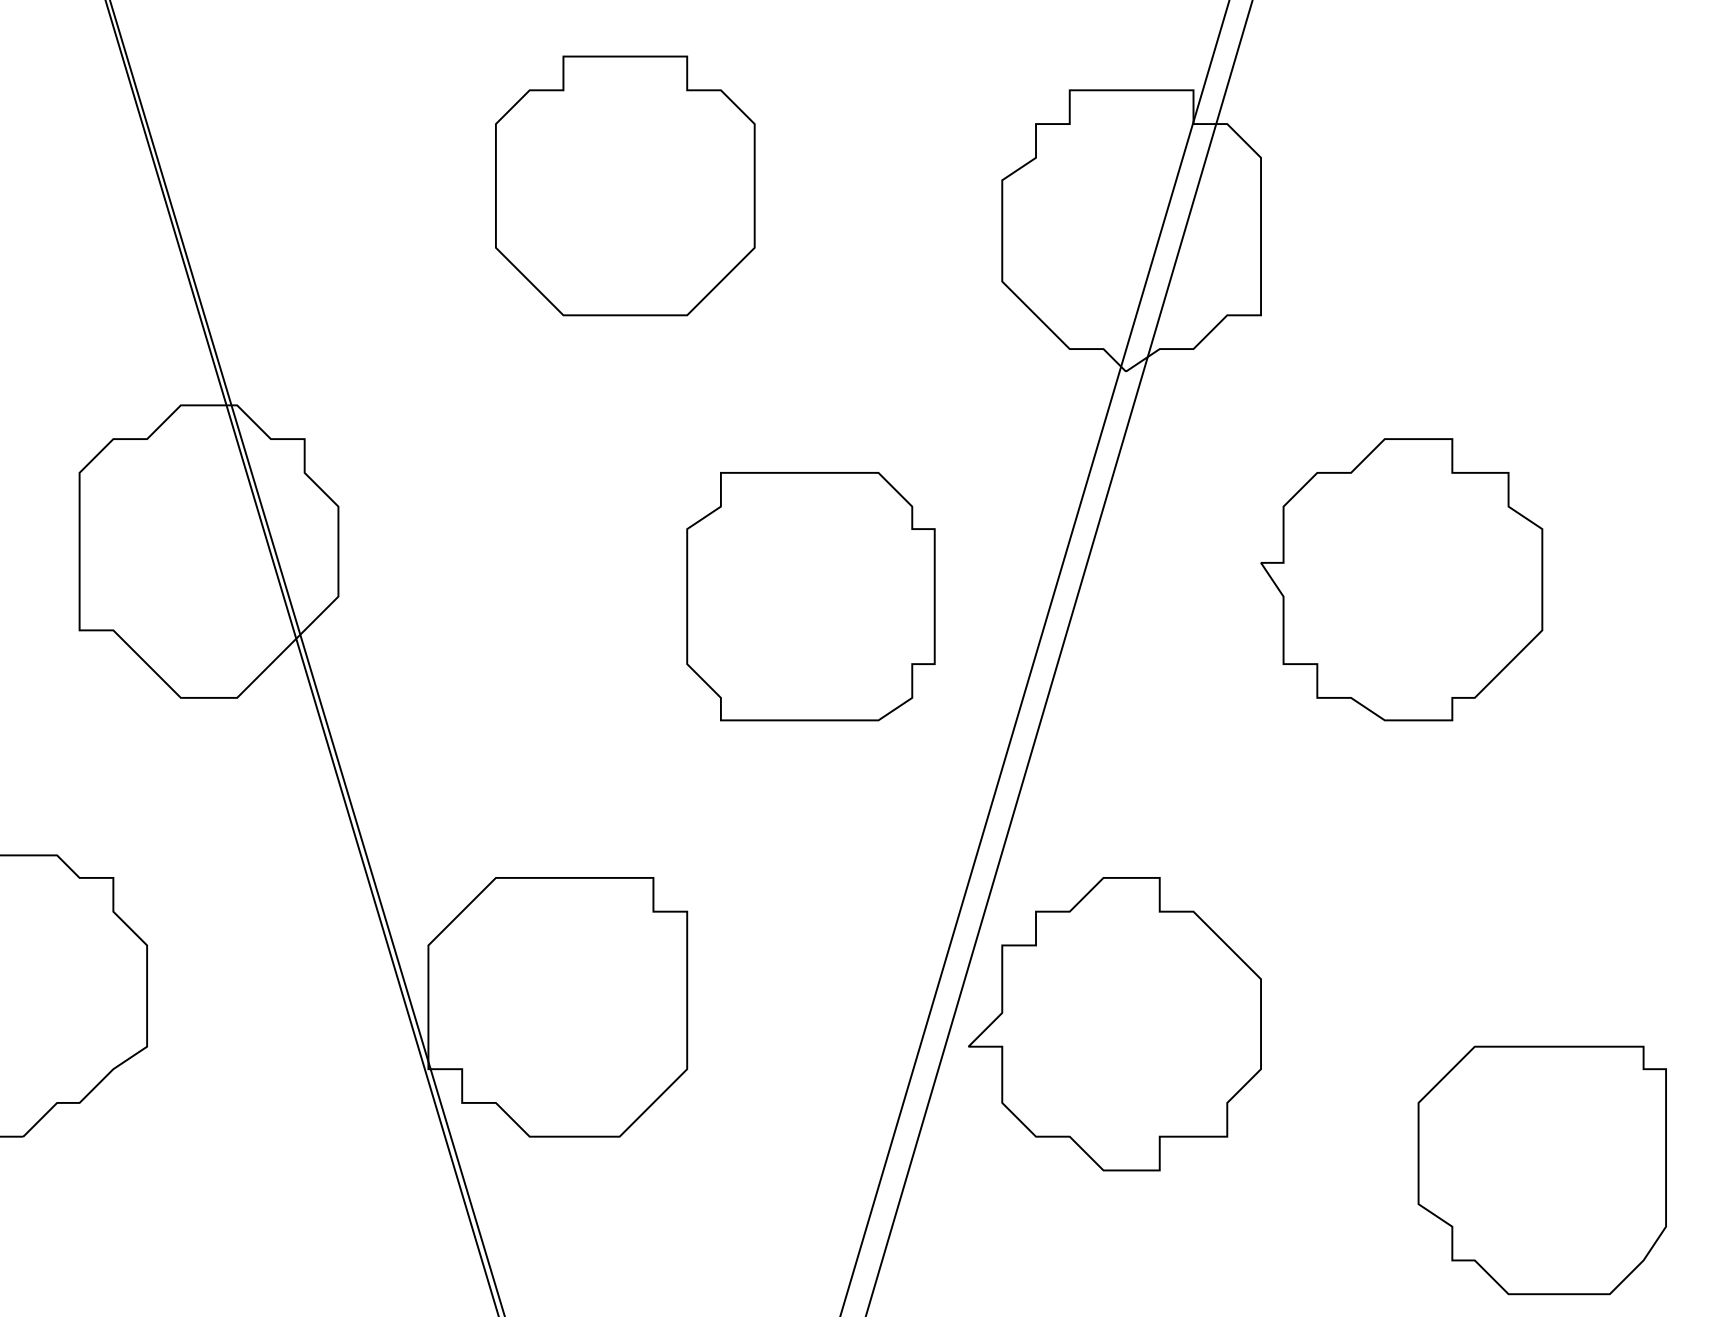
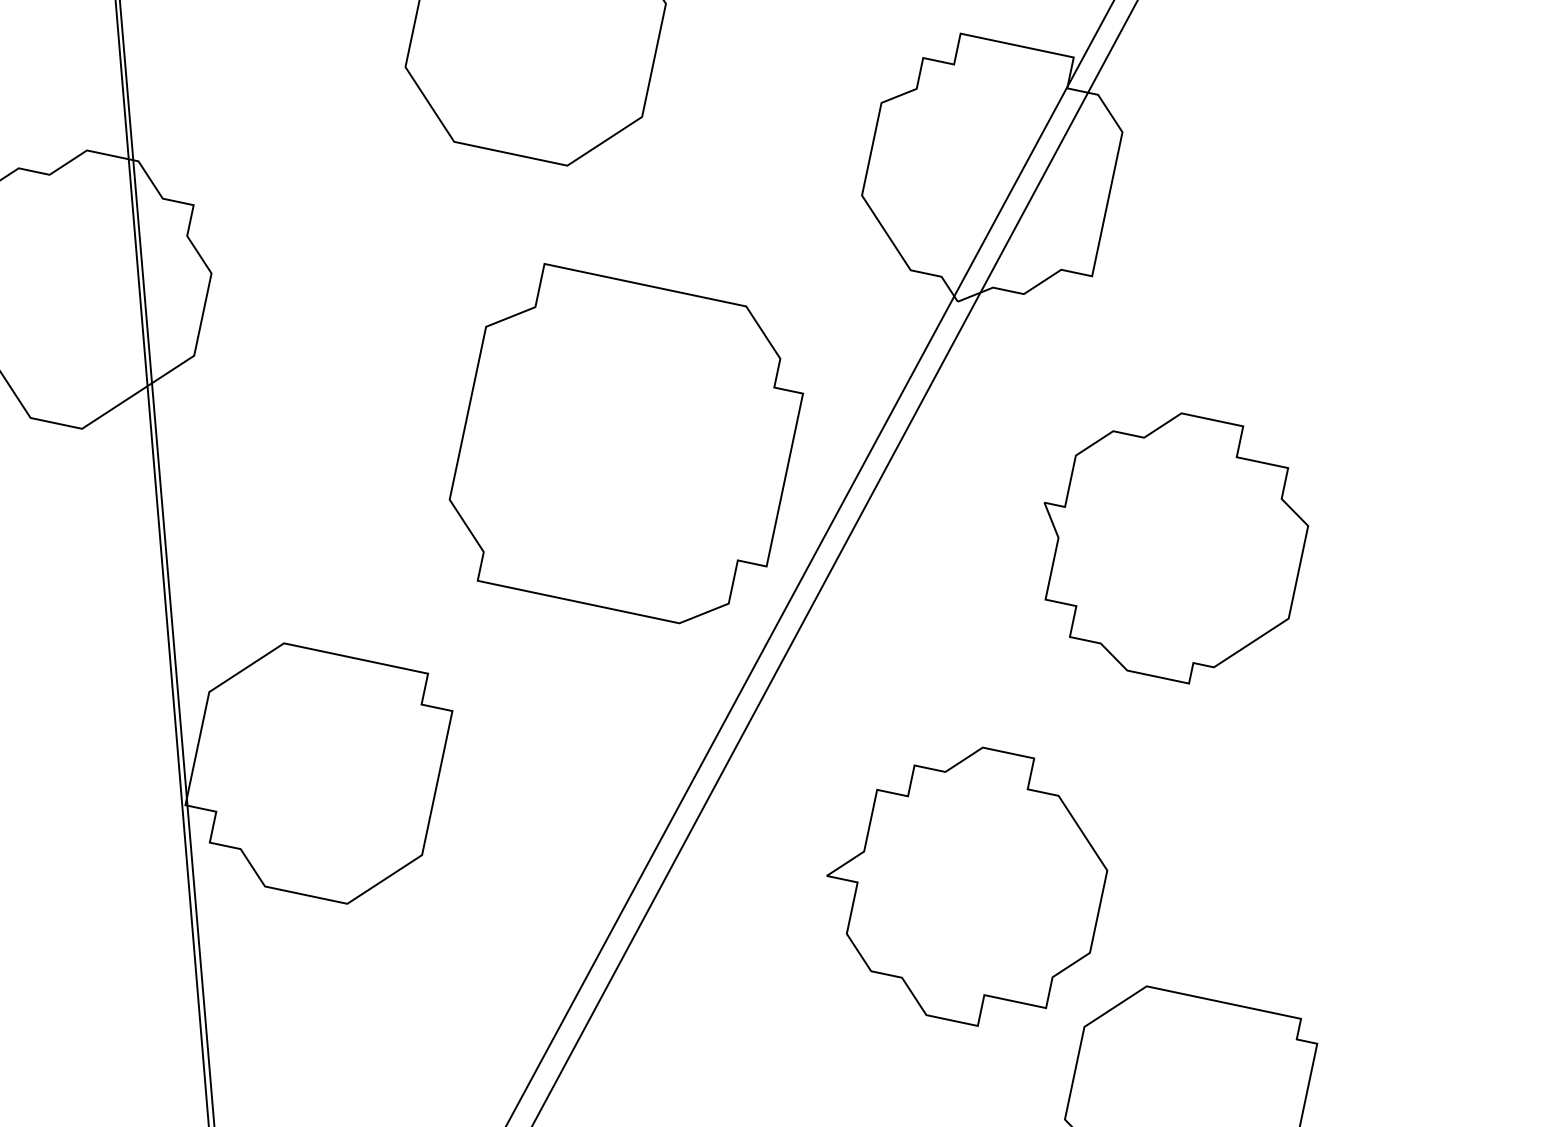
part: (810, 596) -> (625, 446), size x1.4
part: (1114, 1024) -> (964, 883), moved

